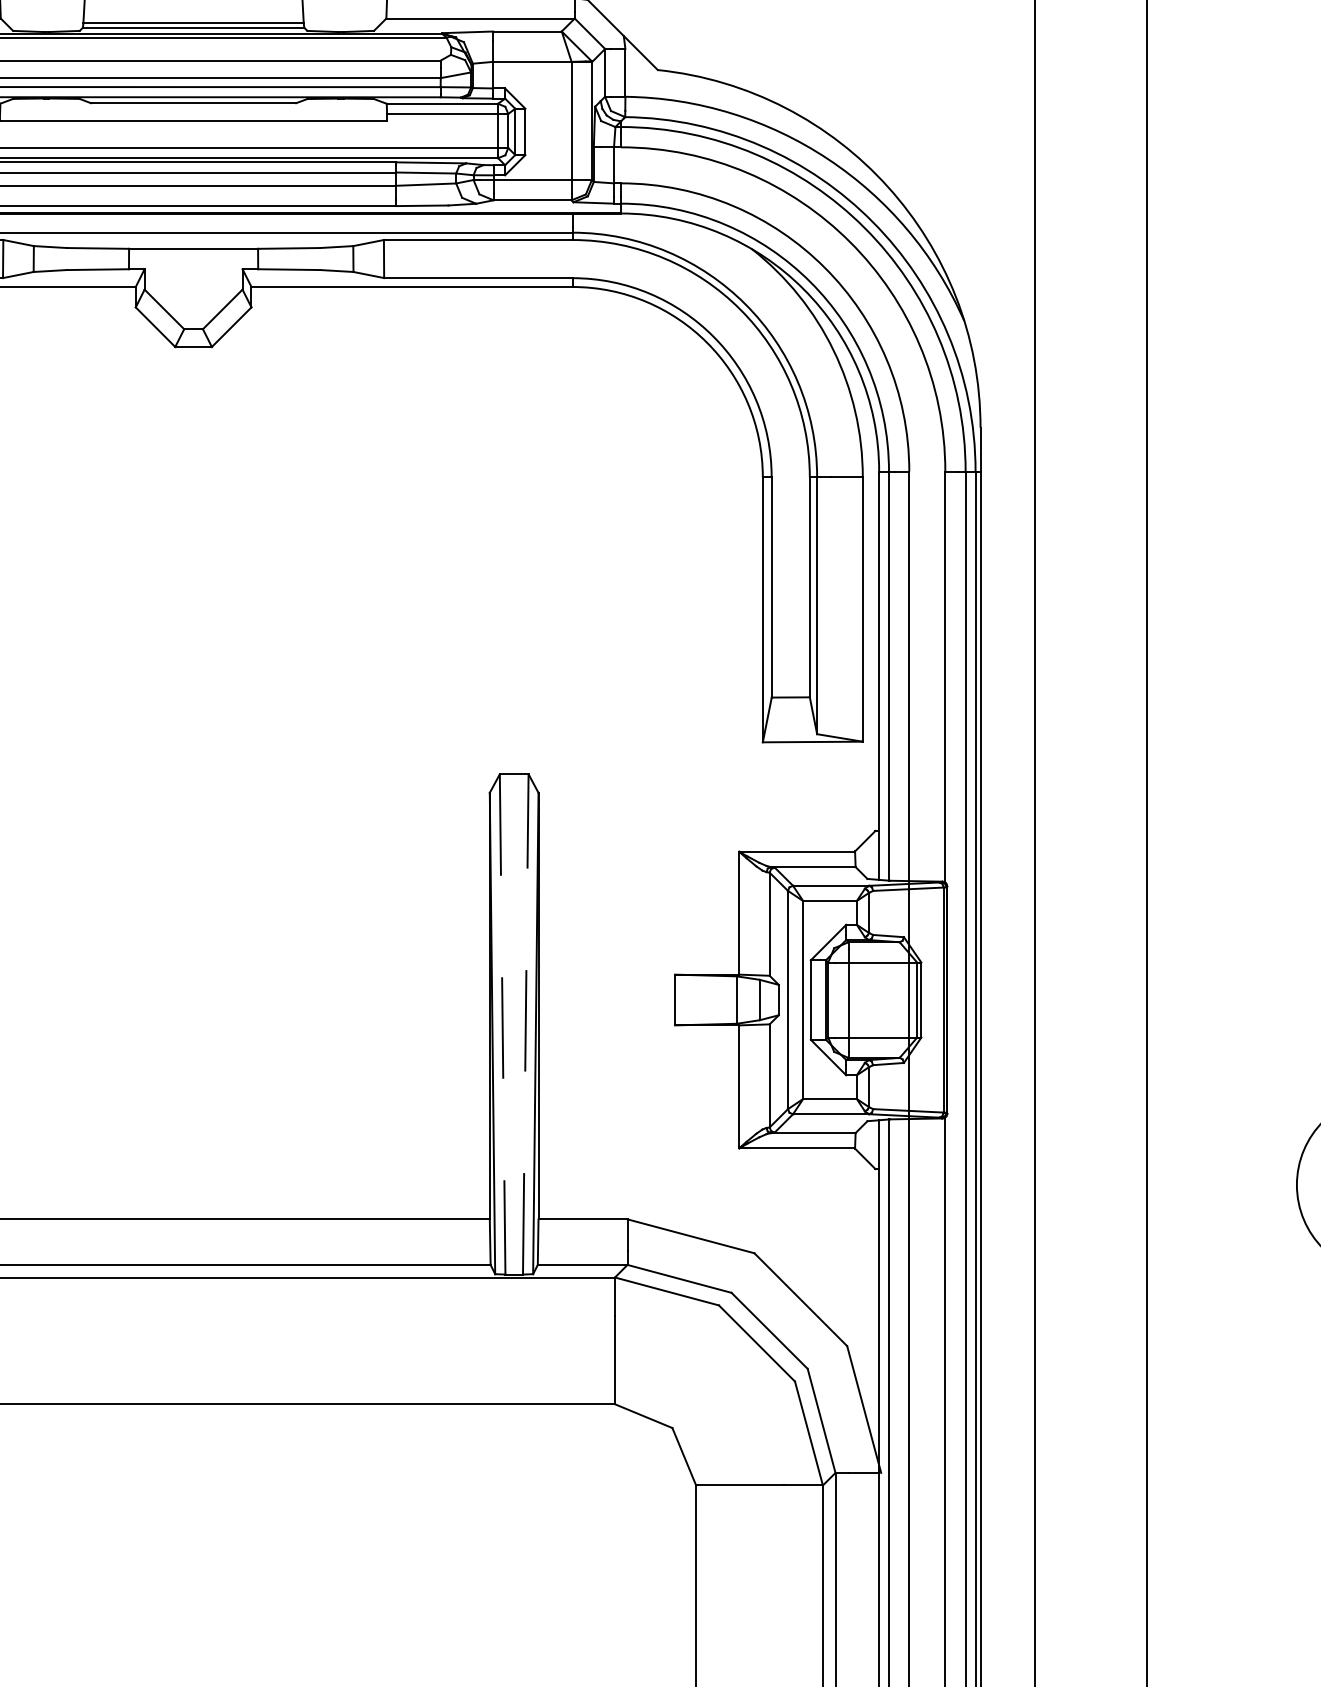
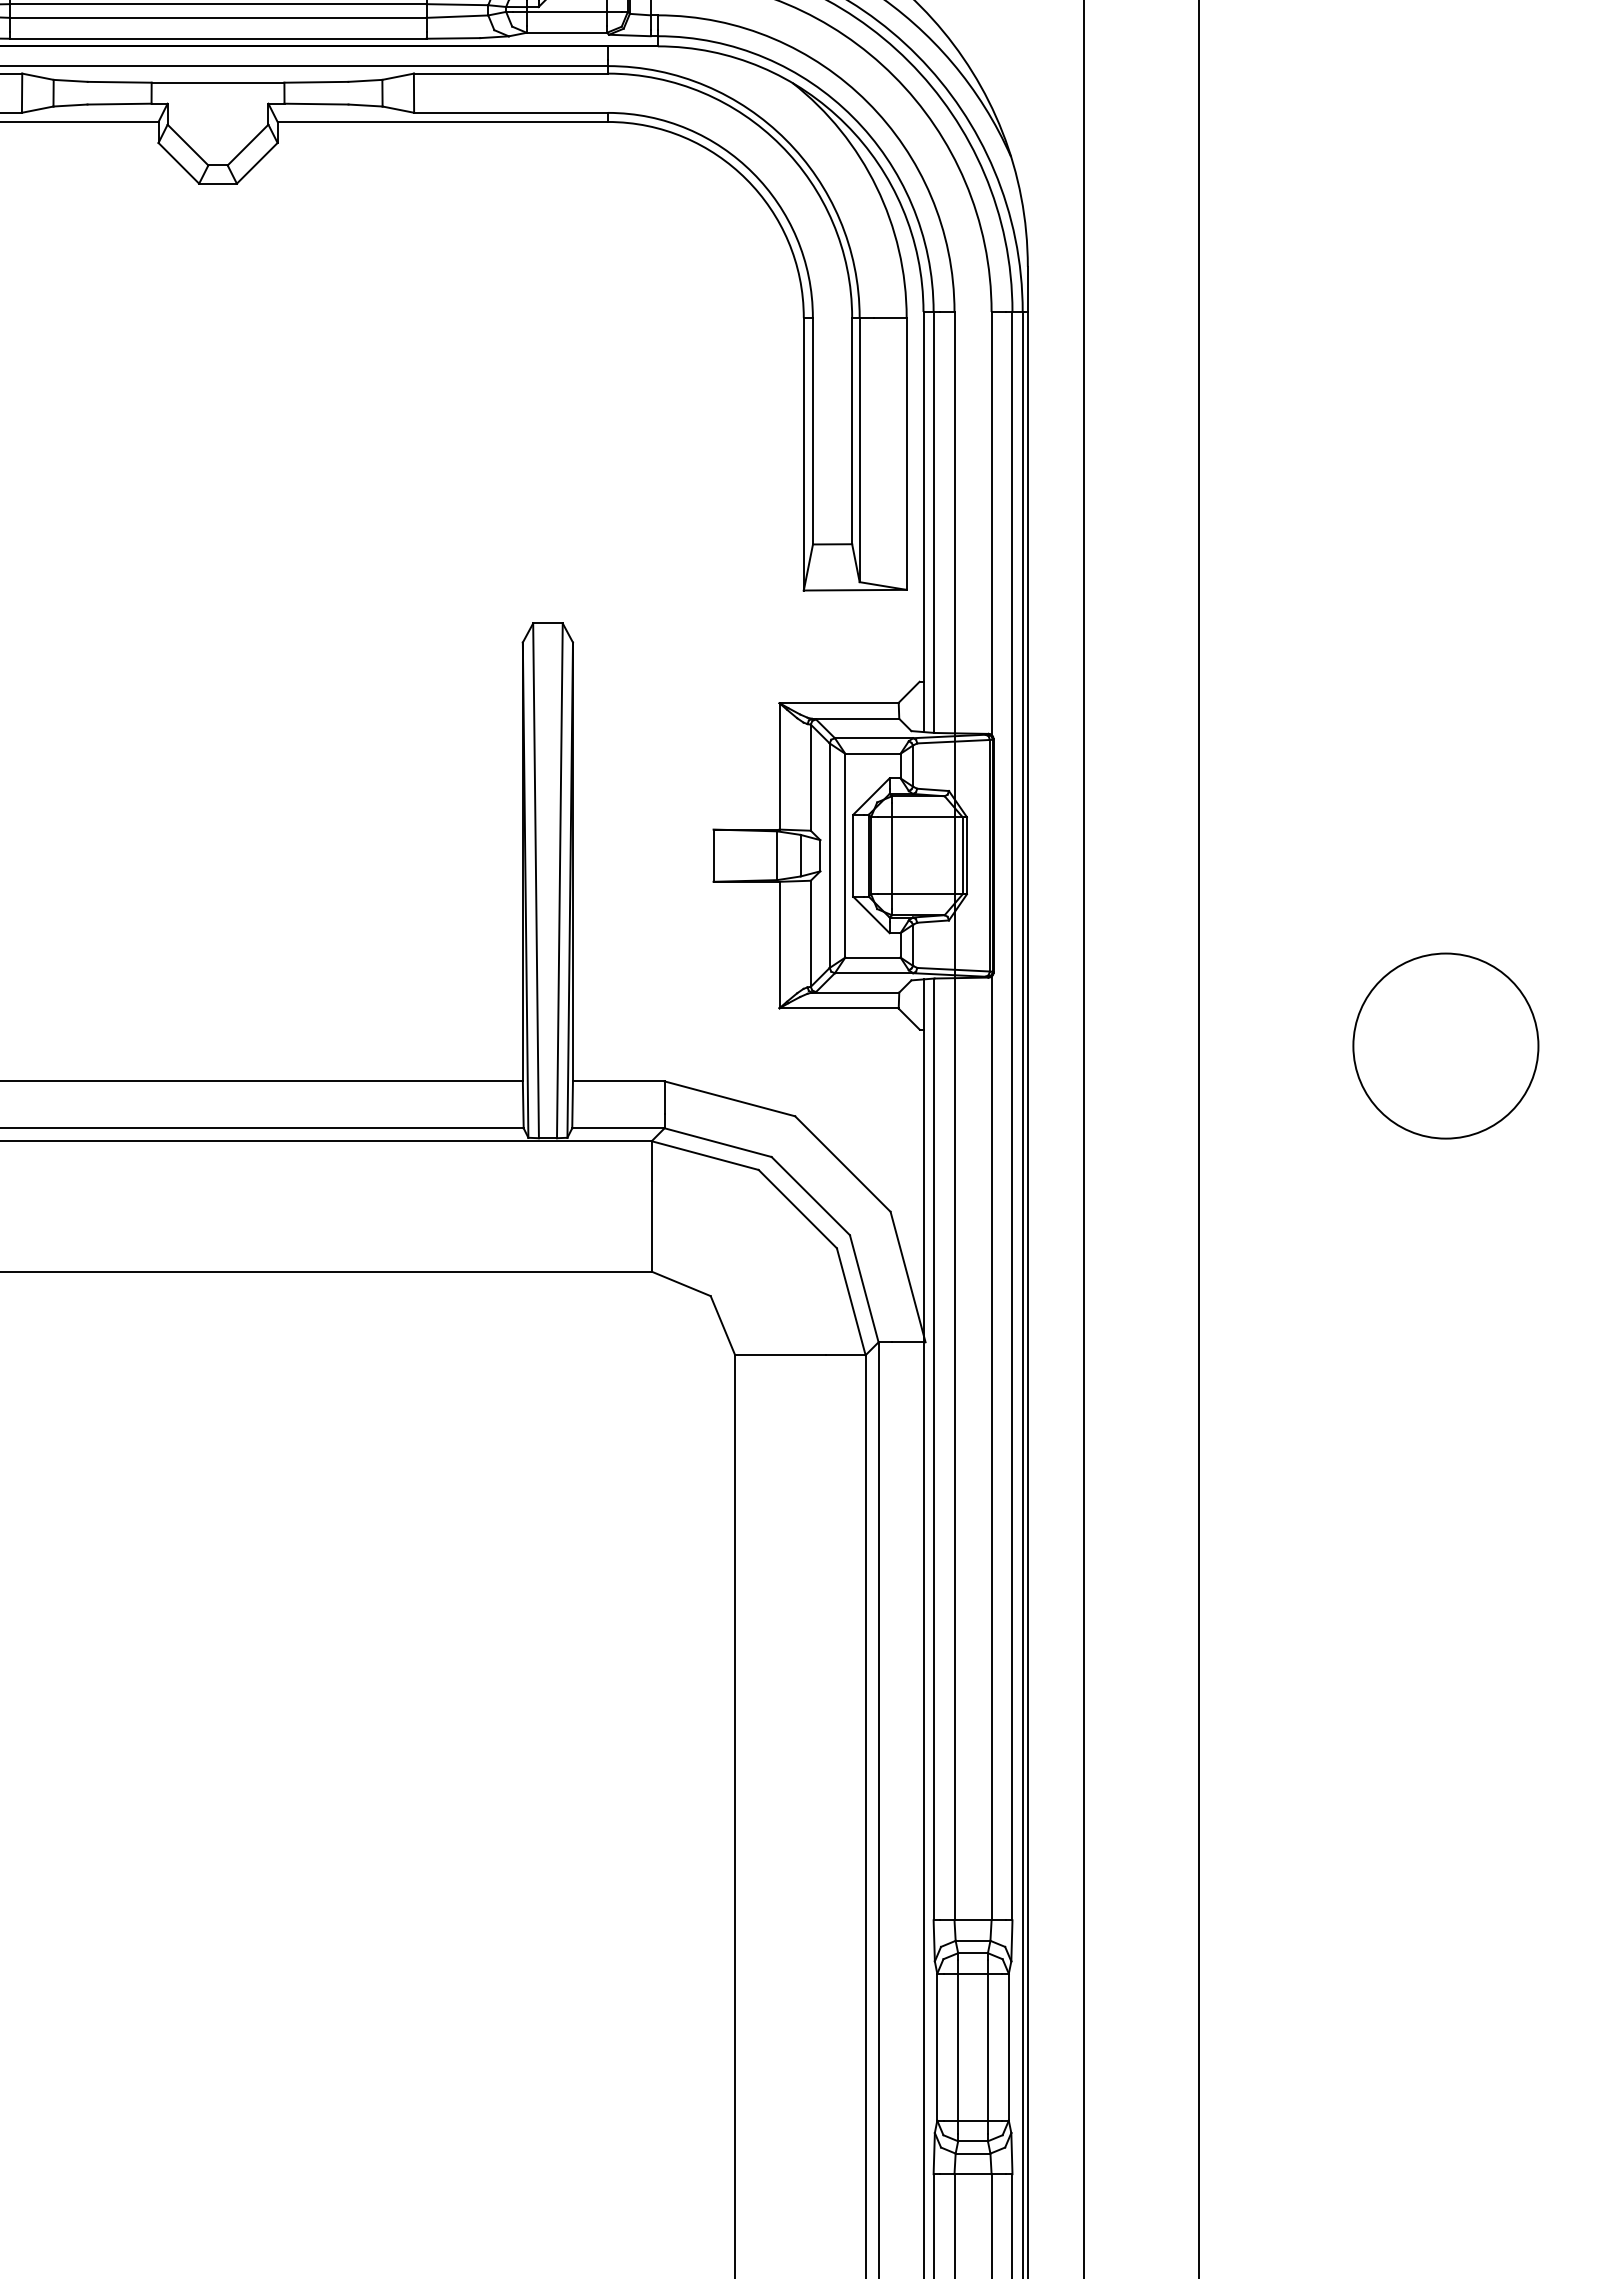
line: (525, 1024) -> (559, 880), dashed -> solid
line: (503, 1025) -> (536, 881), dashed -> solid

